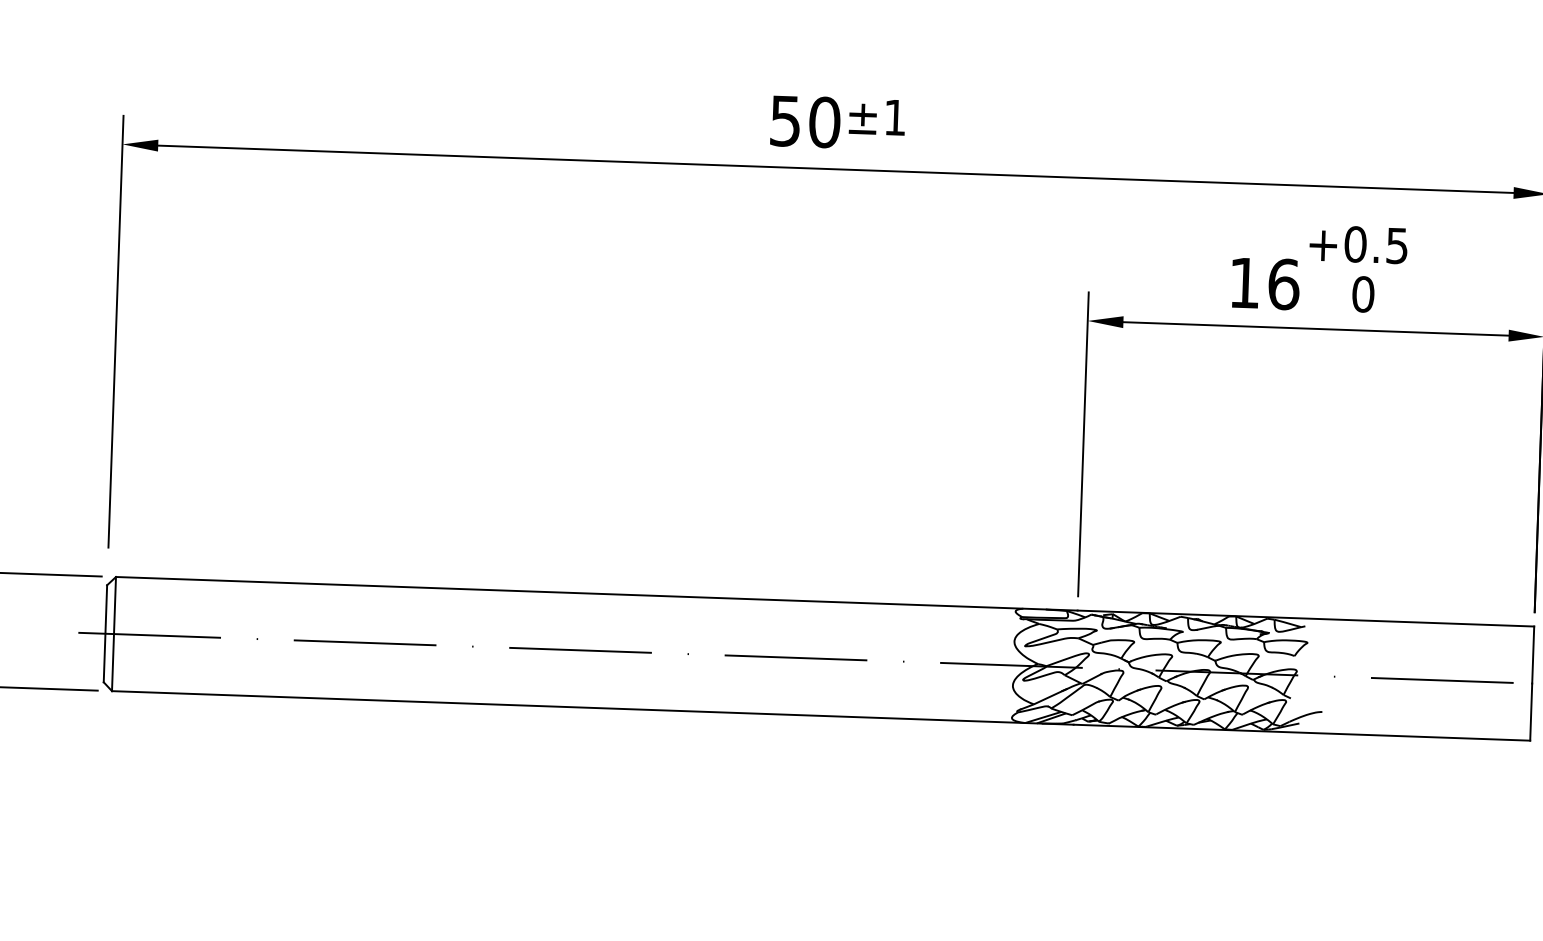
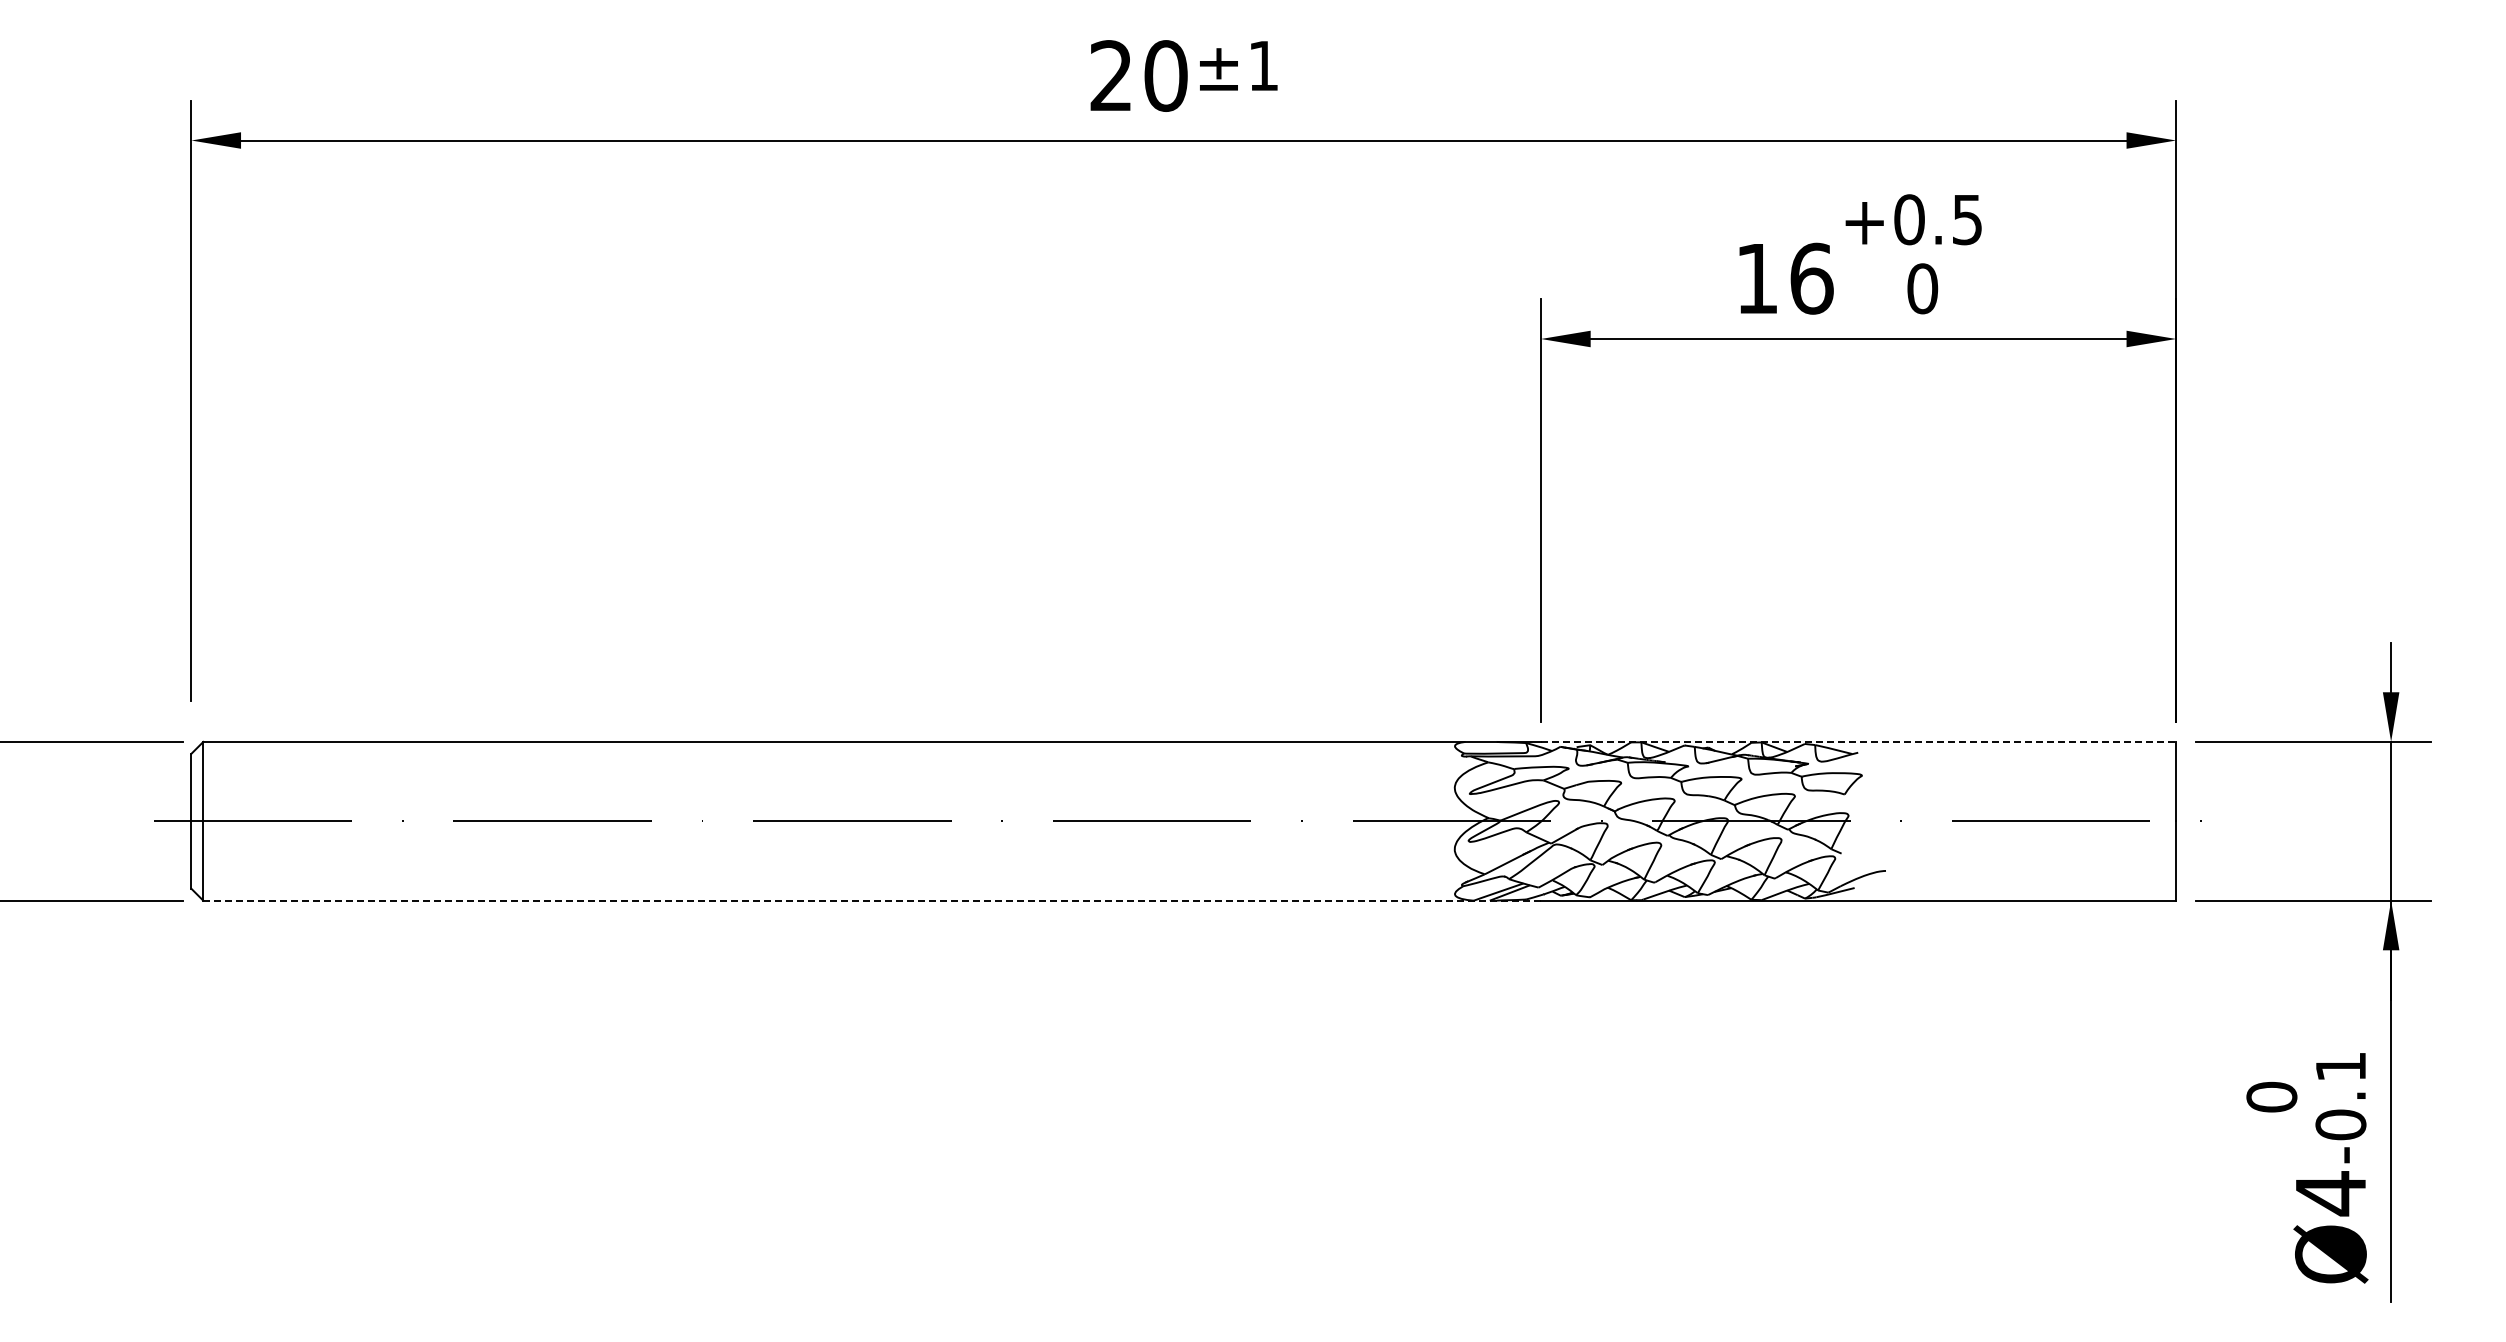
text: (784, 120) -> (1110, 75), 50 -> 20
line: (1305, 618) -> (1858, 741), solid -> dashed
line: (593, 707) -> (872, 900), solid -> dashed

